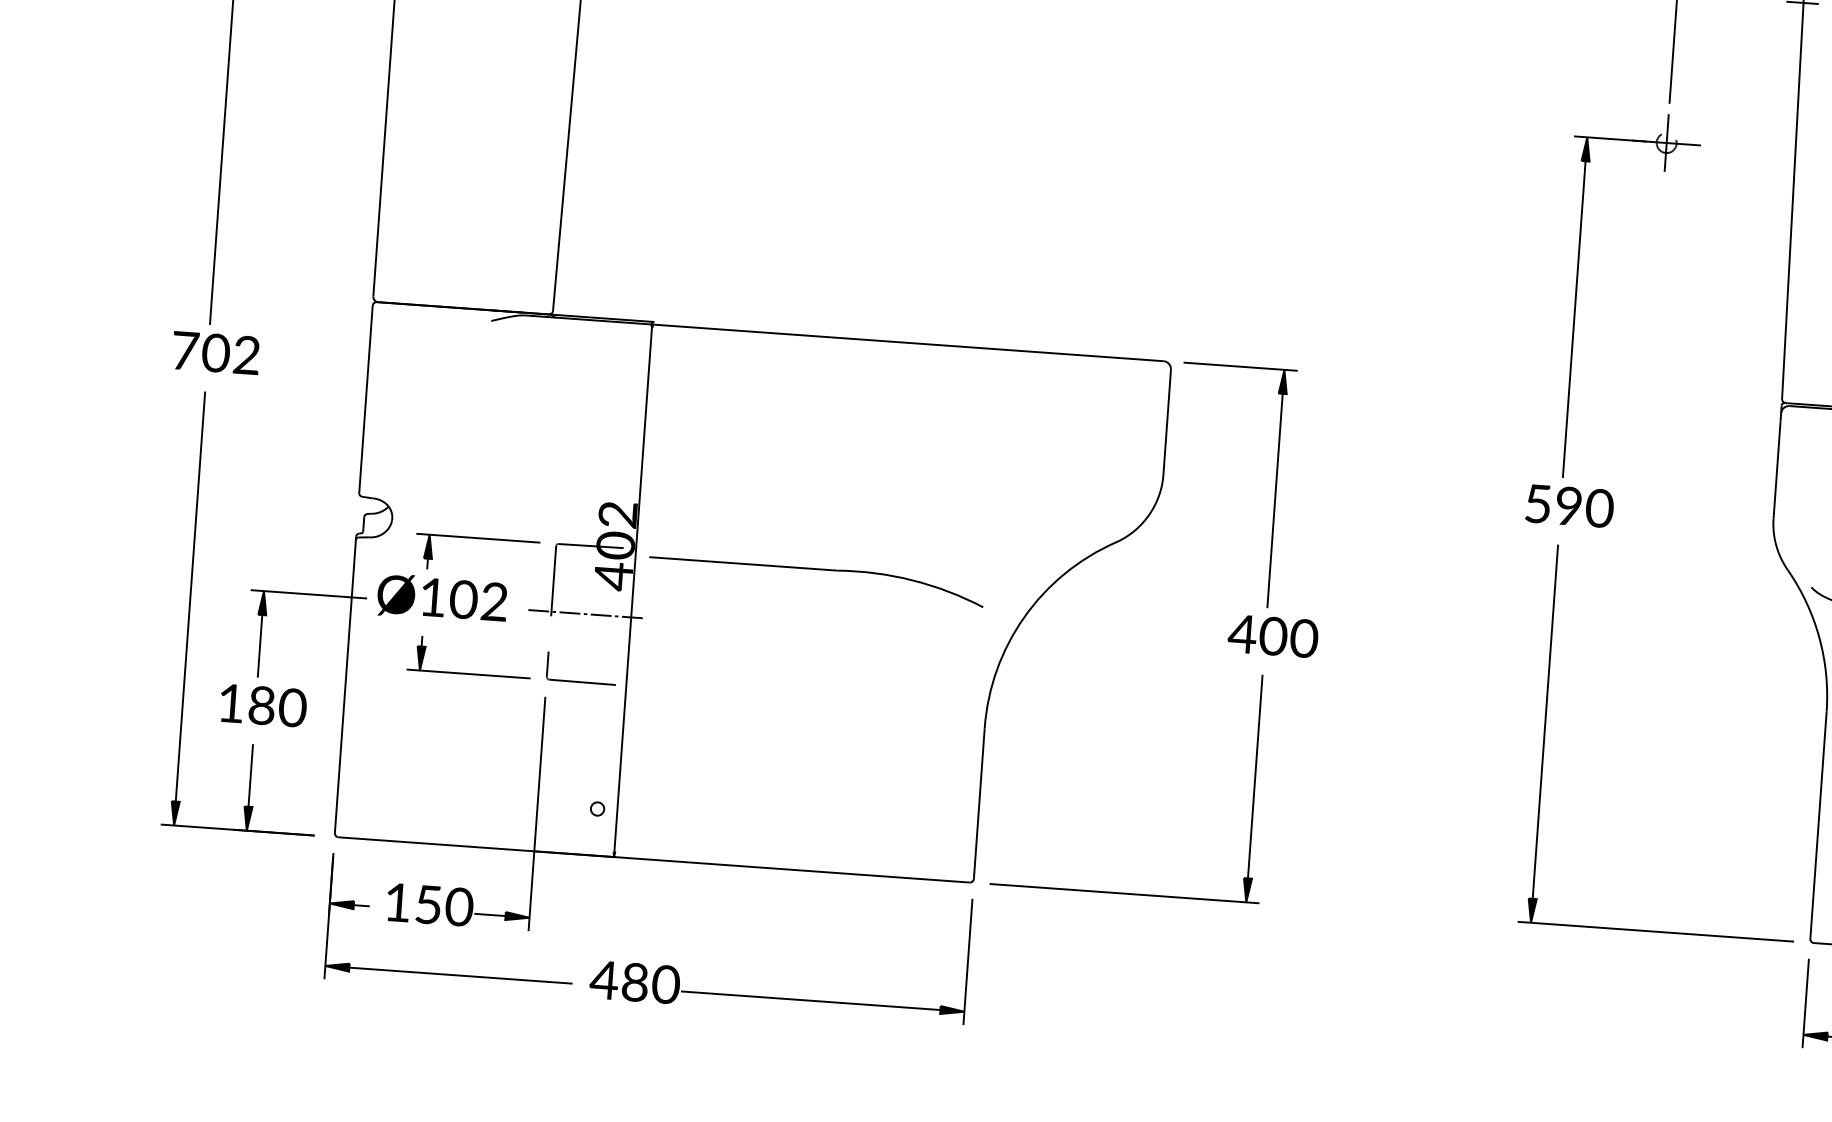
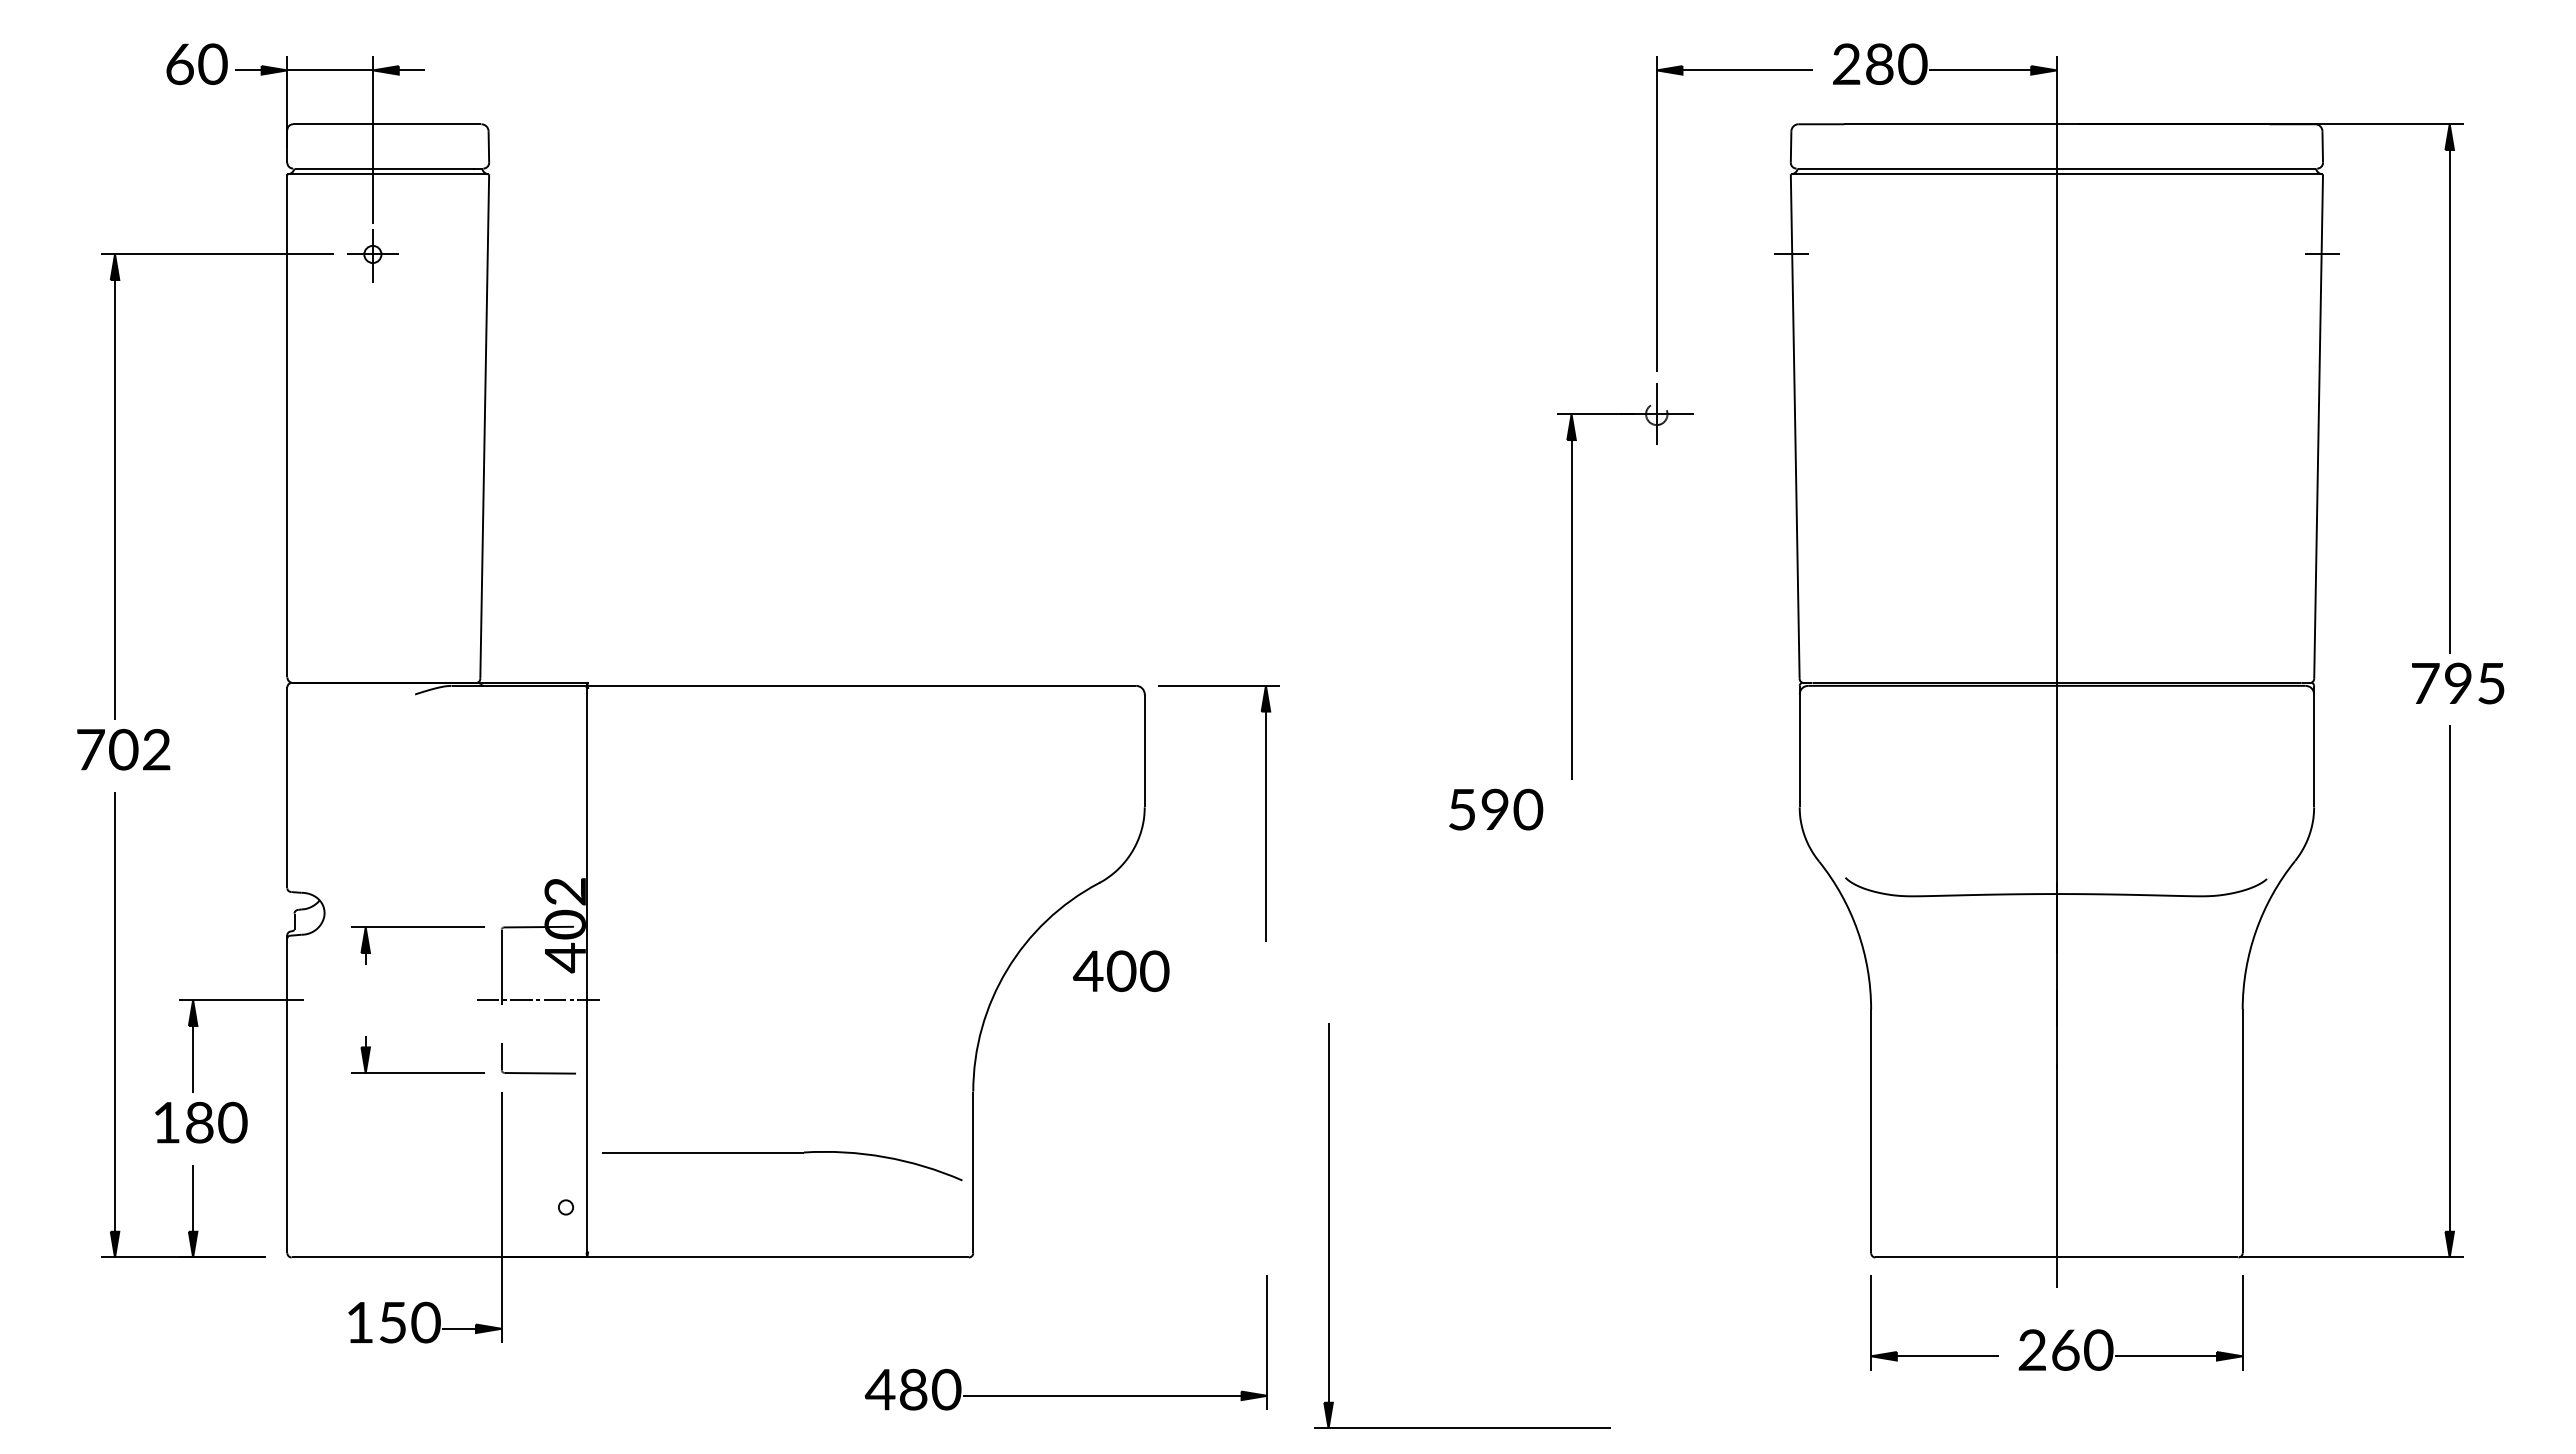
text: (1570, 506) -> (1496, 809), moved
part: (817, 570) -> (782, 1153), moved
part: (441, 598) -> (383, 994), removed
text: (1272, 635) -> (1120, 970), moved
part: (1545, 733) -> (1329, 1225), moved
part: (1123, 892) -> (1134, 1256), removed
part: (448, 974) -> (419, 1395), removed
part: (776, 997) -> (1065, 1395), moved

